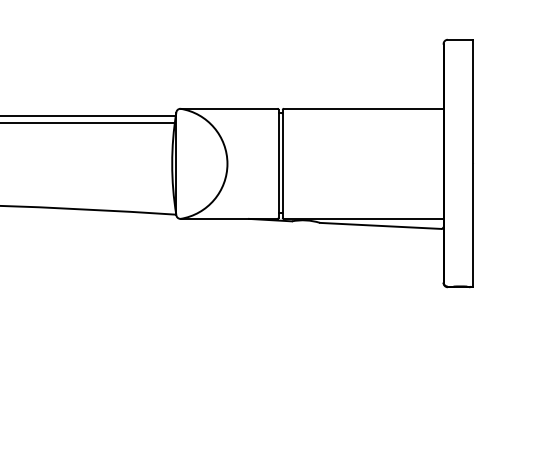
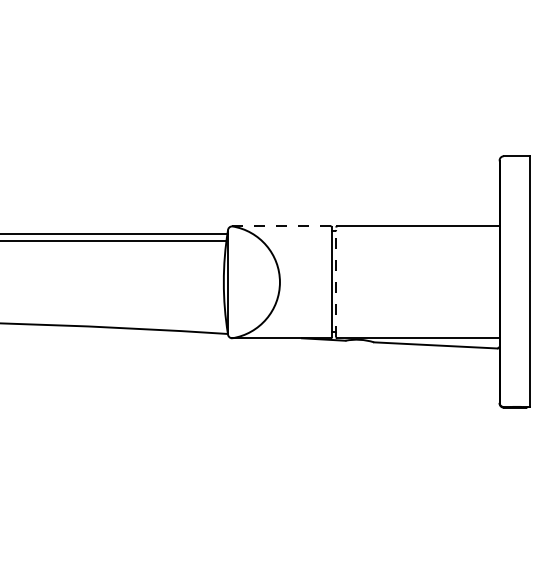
line: (229, 108) -> (282, 226), solid -> dashed
line: (283, 164) -> (336, 282), solid -> dashed

